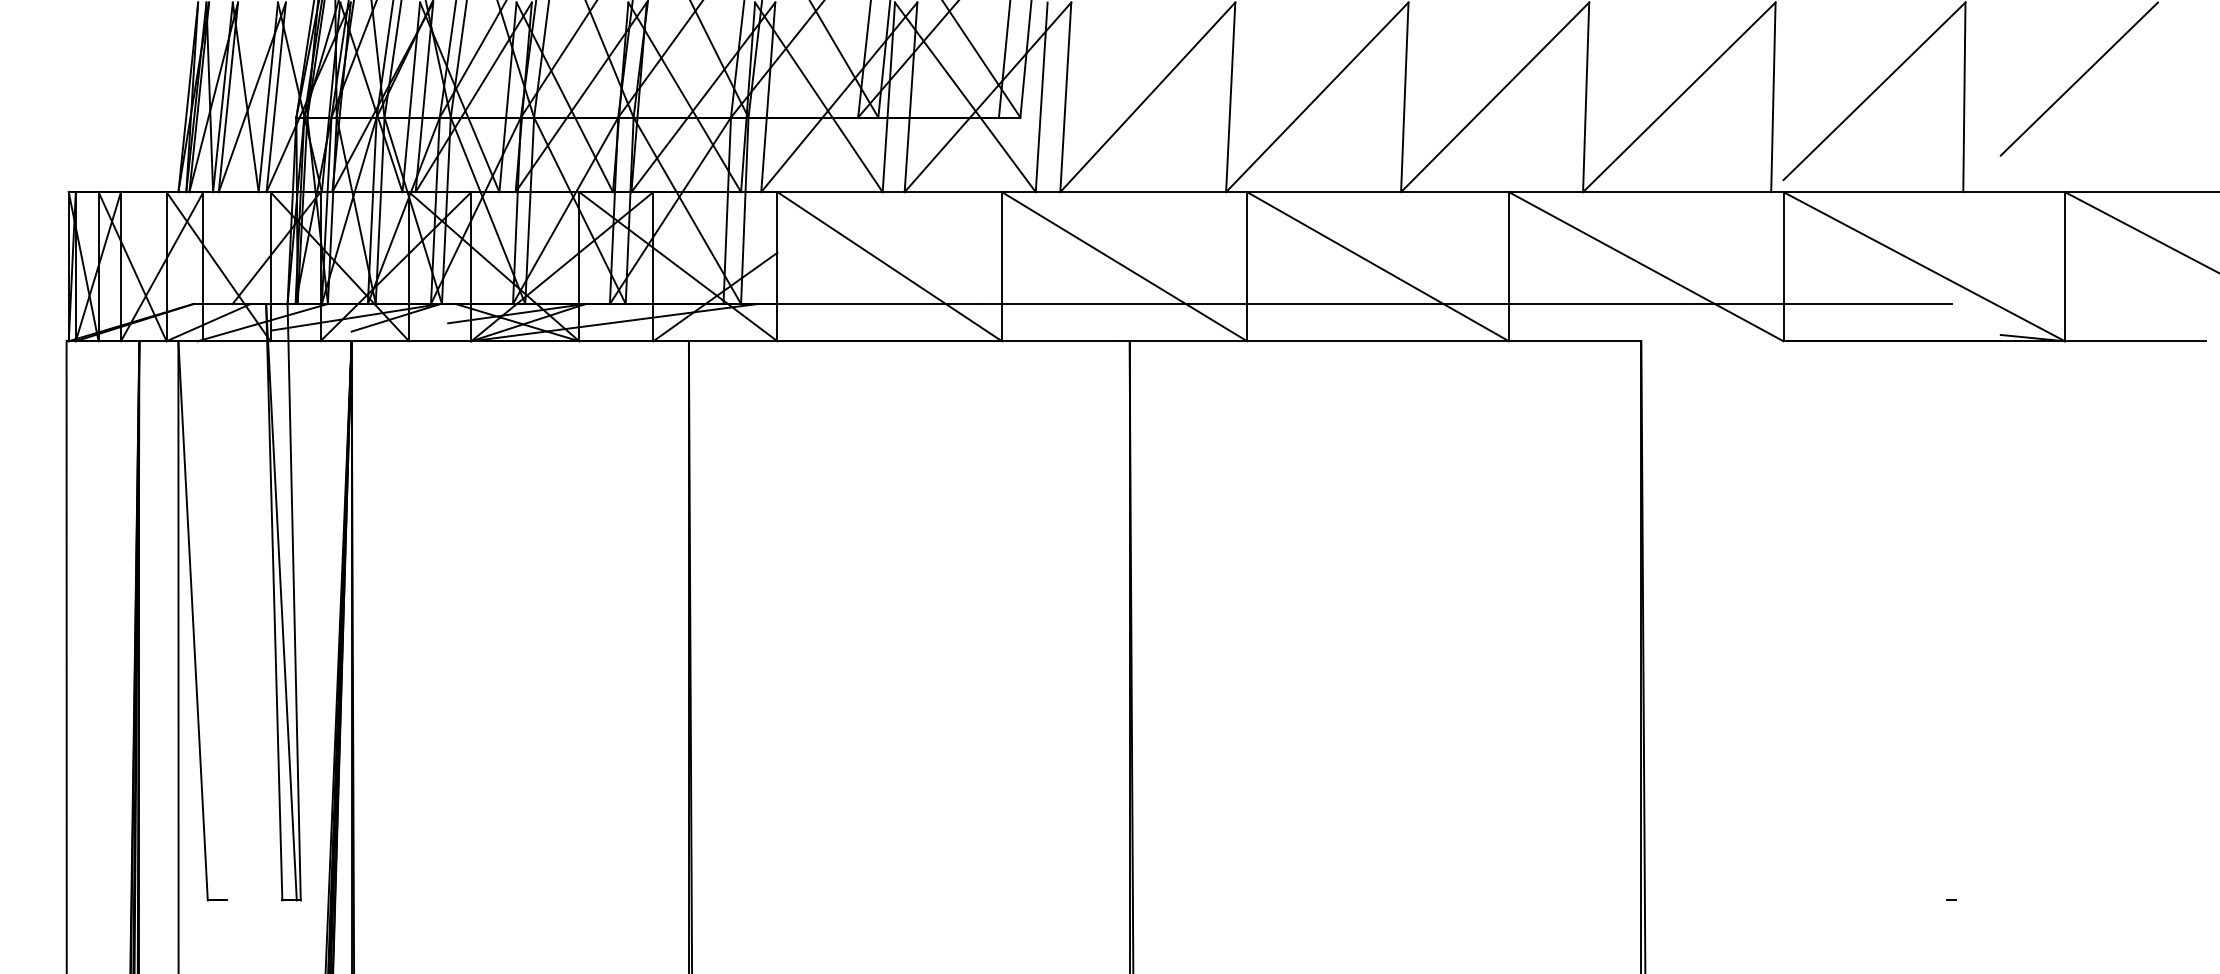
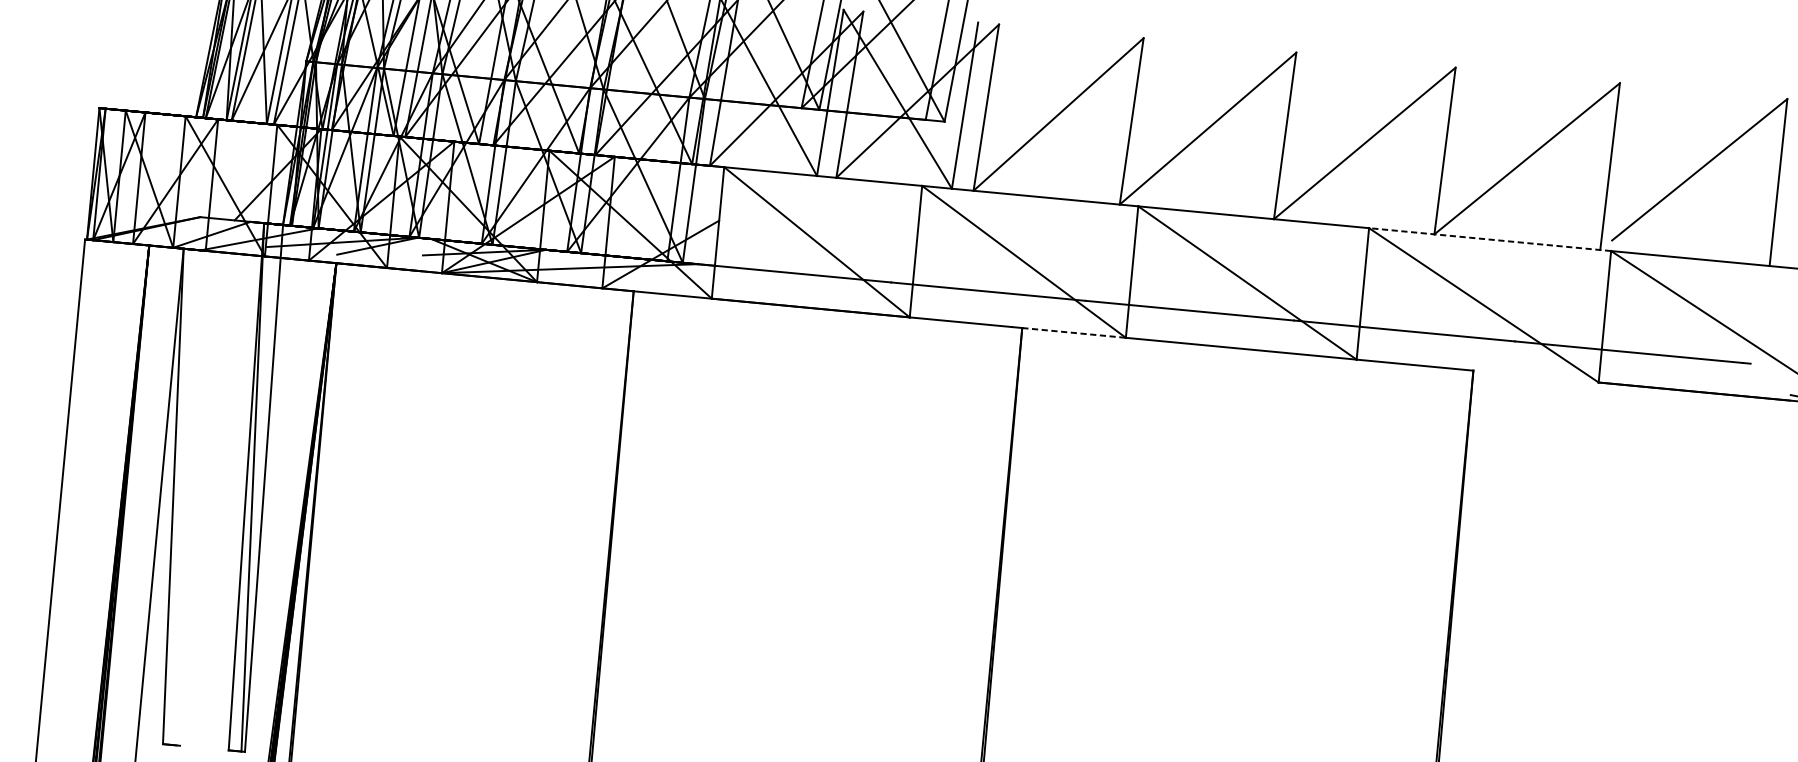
line: (1645, 192) -> (1489, 239), solid -> dashed
line: (1188, 341) -> (1074, 333), solid -> dashed

